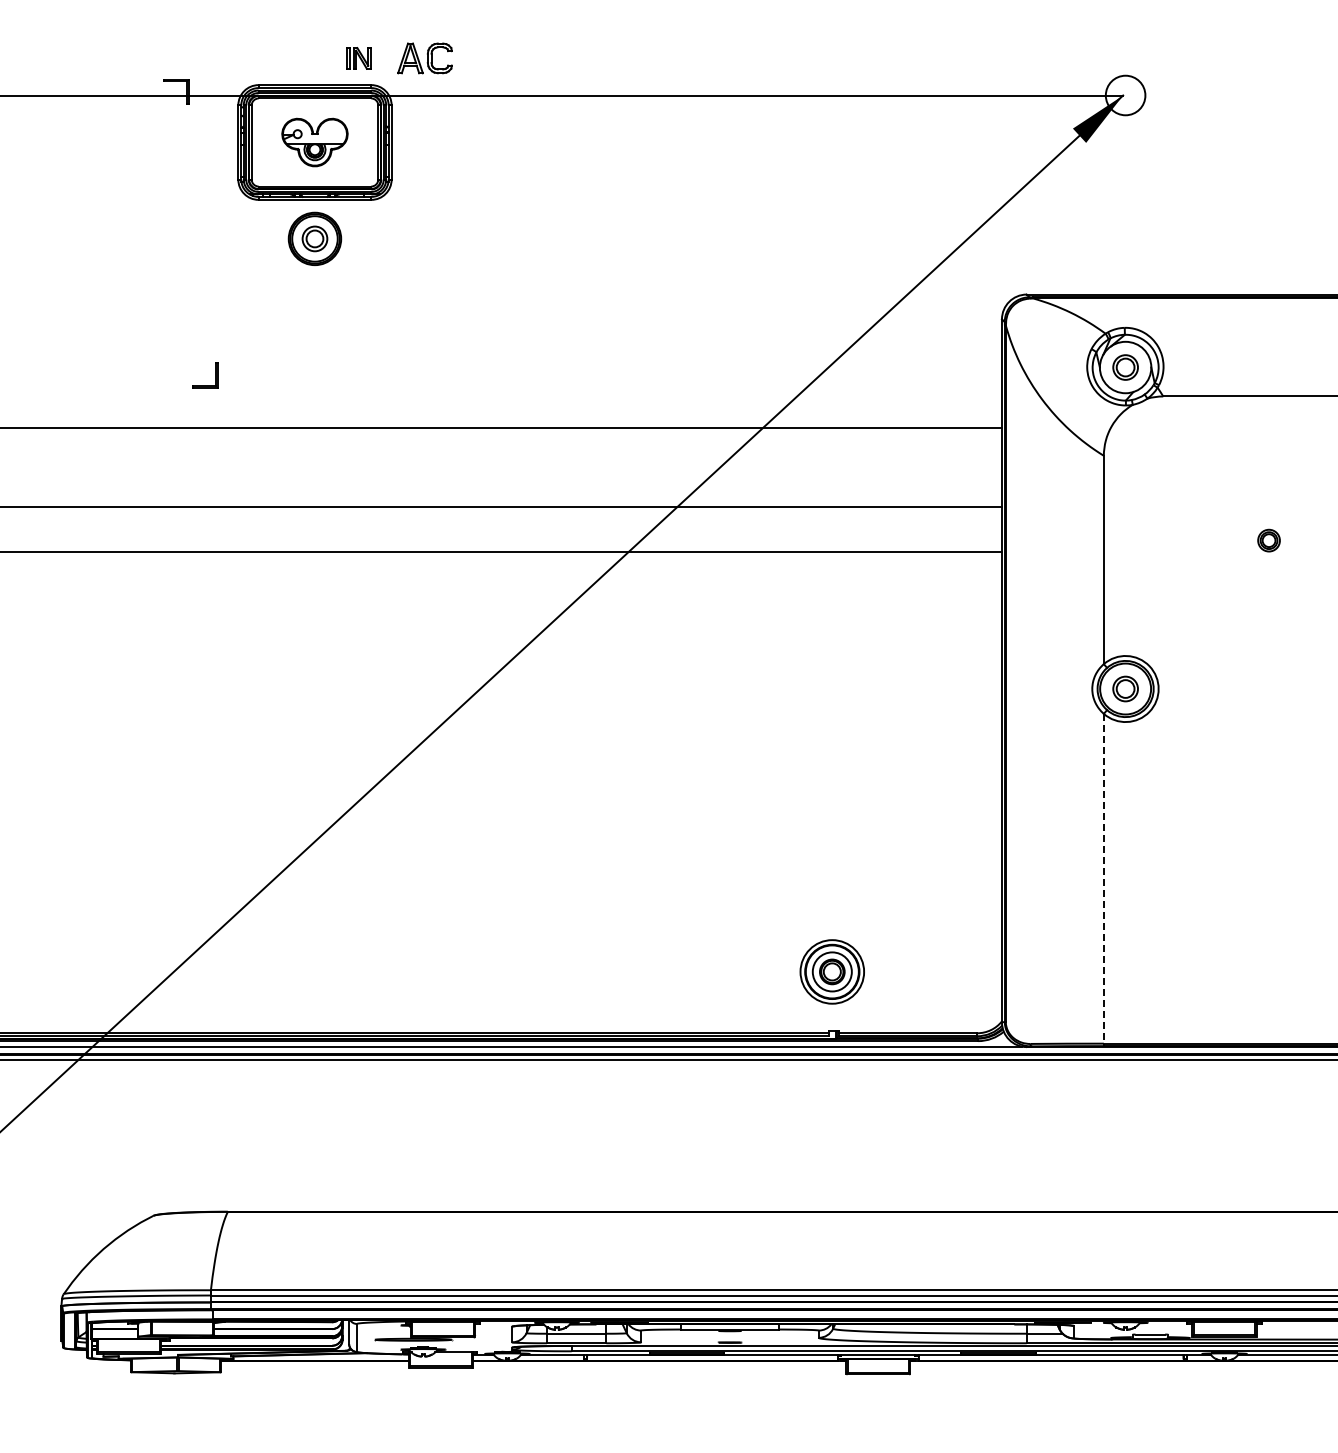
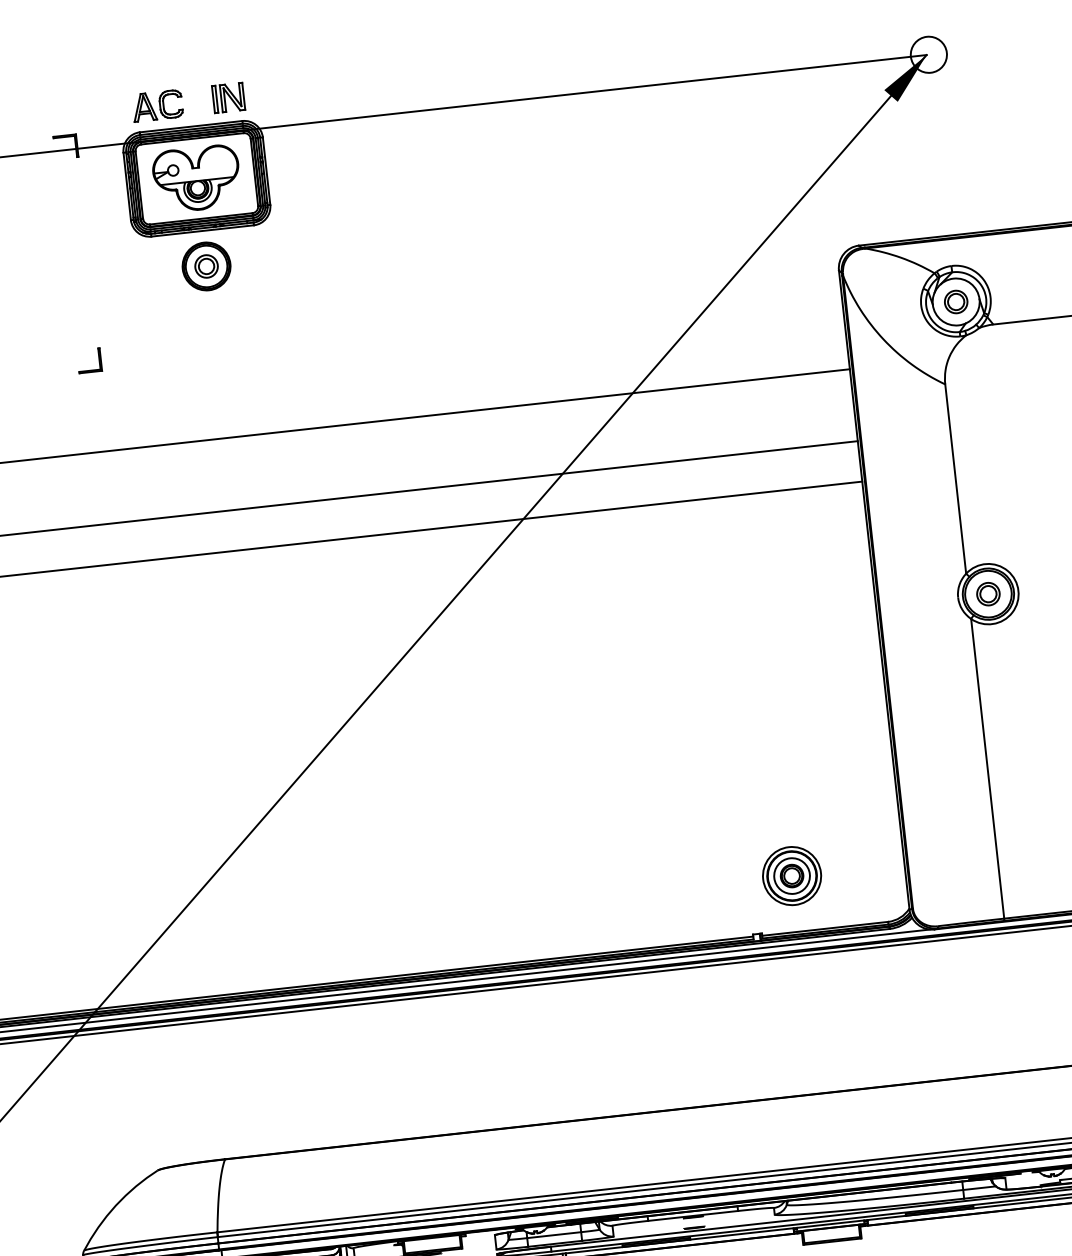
part: (358, 58) -> (228, 98), size x1.43
part: (424, 58) -> (157, 105), moved
part: (314, 142) -> (196, 178), size x1.43
part: (215, 375) -> (98, 359), moved
line: (1103, 880) -> (987, 770), dashed -> solid
part: (831, 971) -> (791, 875), moved

